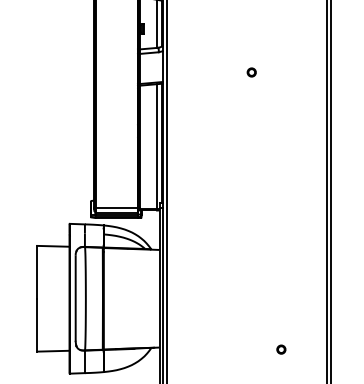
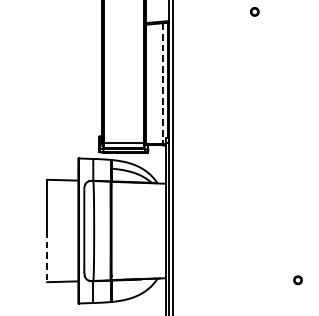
line: (157, 146) -> (163, 83), solid -> dashed
line: (37, 325) -> (47, 256), solid -> dashed
part: (281, 349) -> (298, 280), moved

